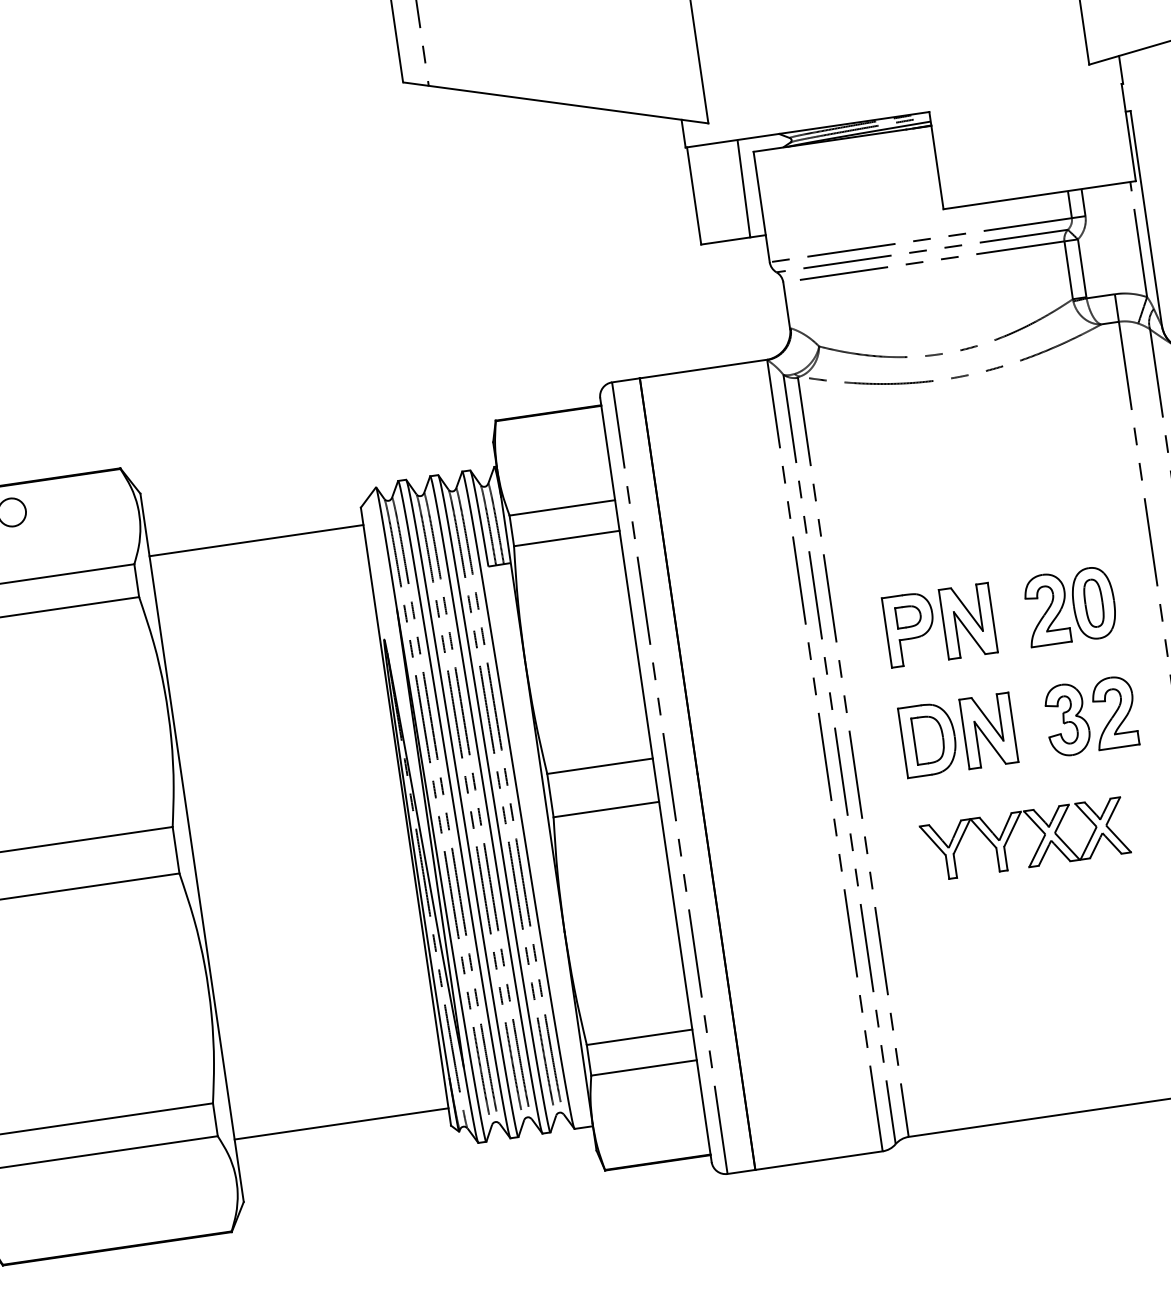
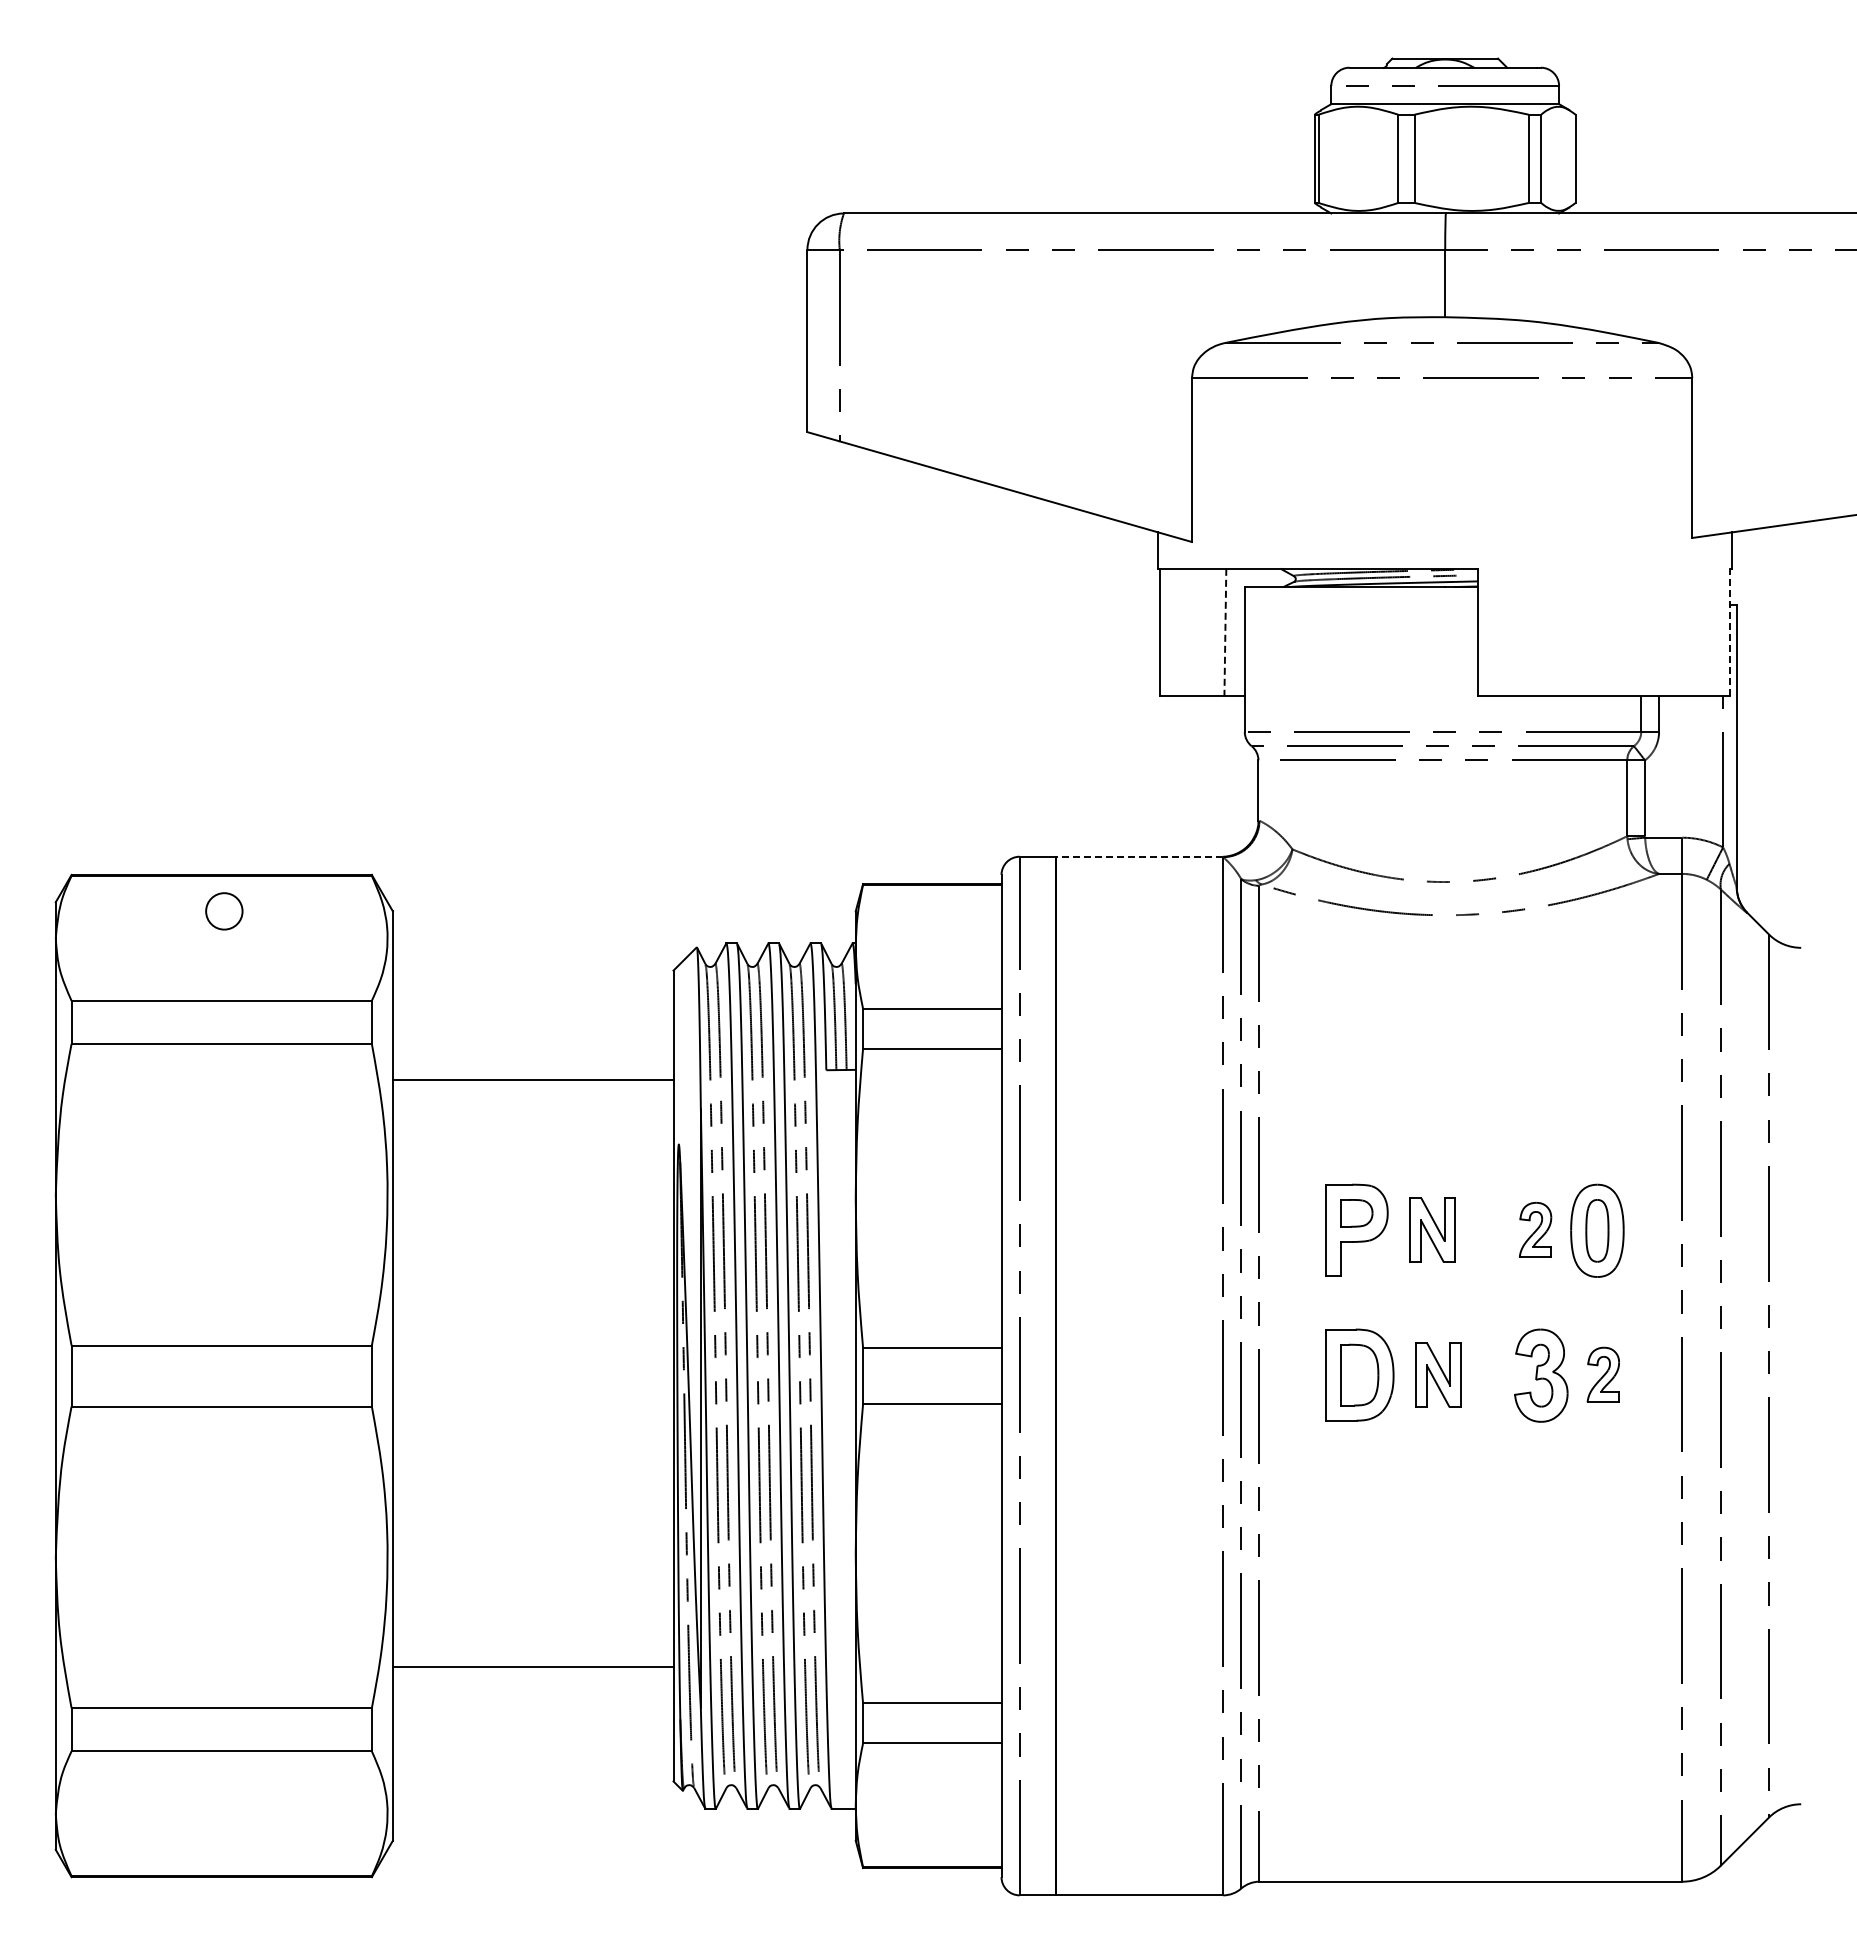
line: (1128, 132) -> (1730, 632), solid -> dashed
line: (744, 189) -> (1225, 633), solid -> dashed
line: (703, 368) -> (1139, 856), solid -> dashed
line: (255, 540) -> (532, 1080), moved
part: (1046, 609) -> (1535, 1229), size x0.6
part: (968, 621) -> (1432, 1230), size x0.7
part: (1114, 712) -> (1603, 1374), size x0.6
part: (988, 731) -> (1438, 1375), size x0.7
part: (1012, 832) -> (1449, 1509), removed
line: (341, 1123) -> (532, 1666), moved

